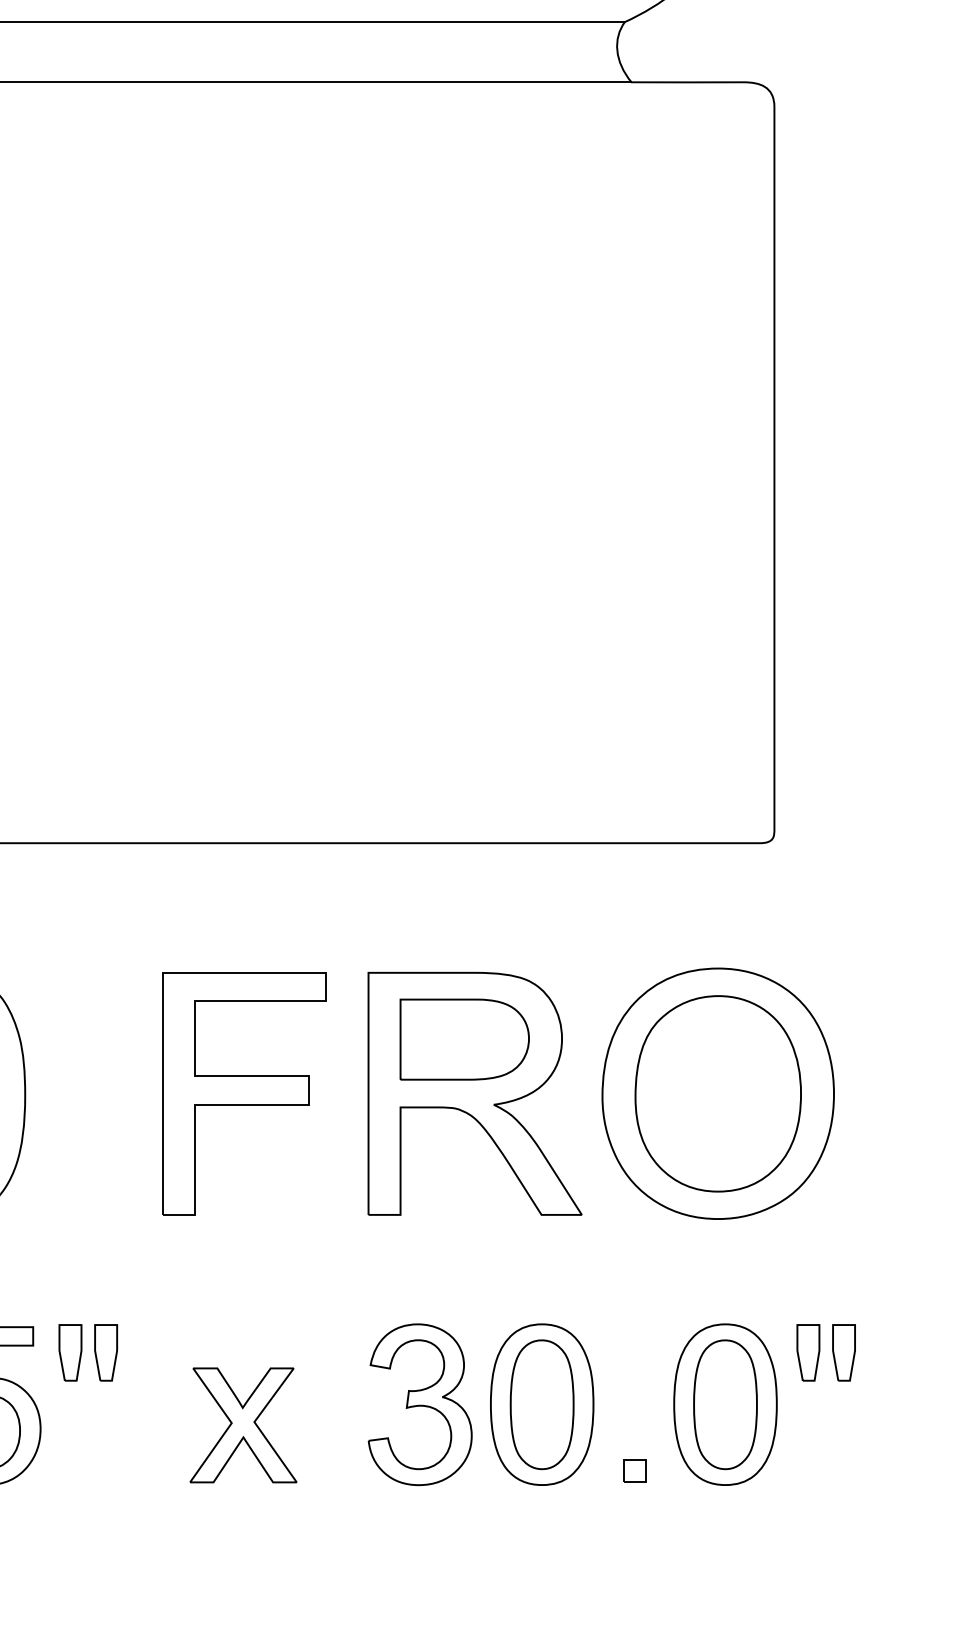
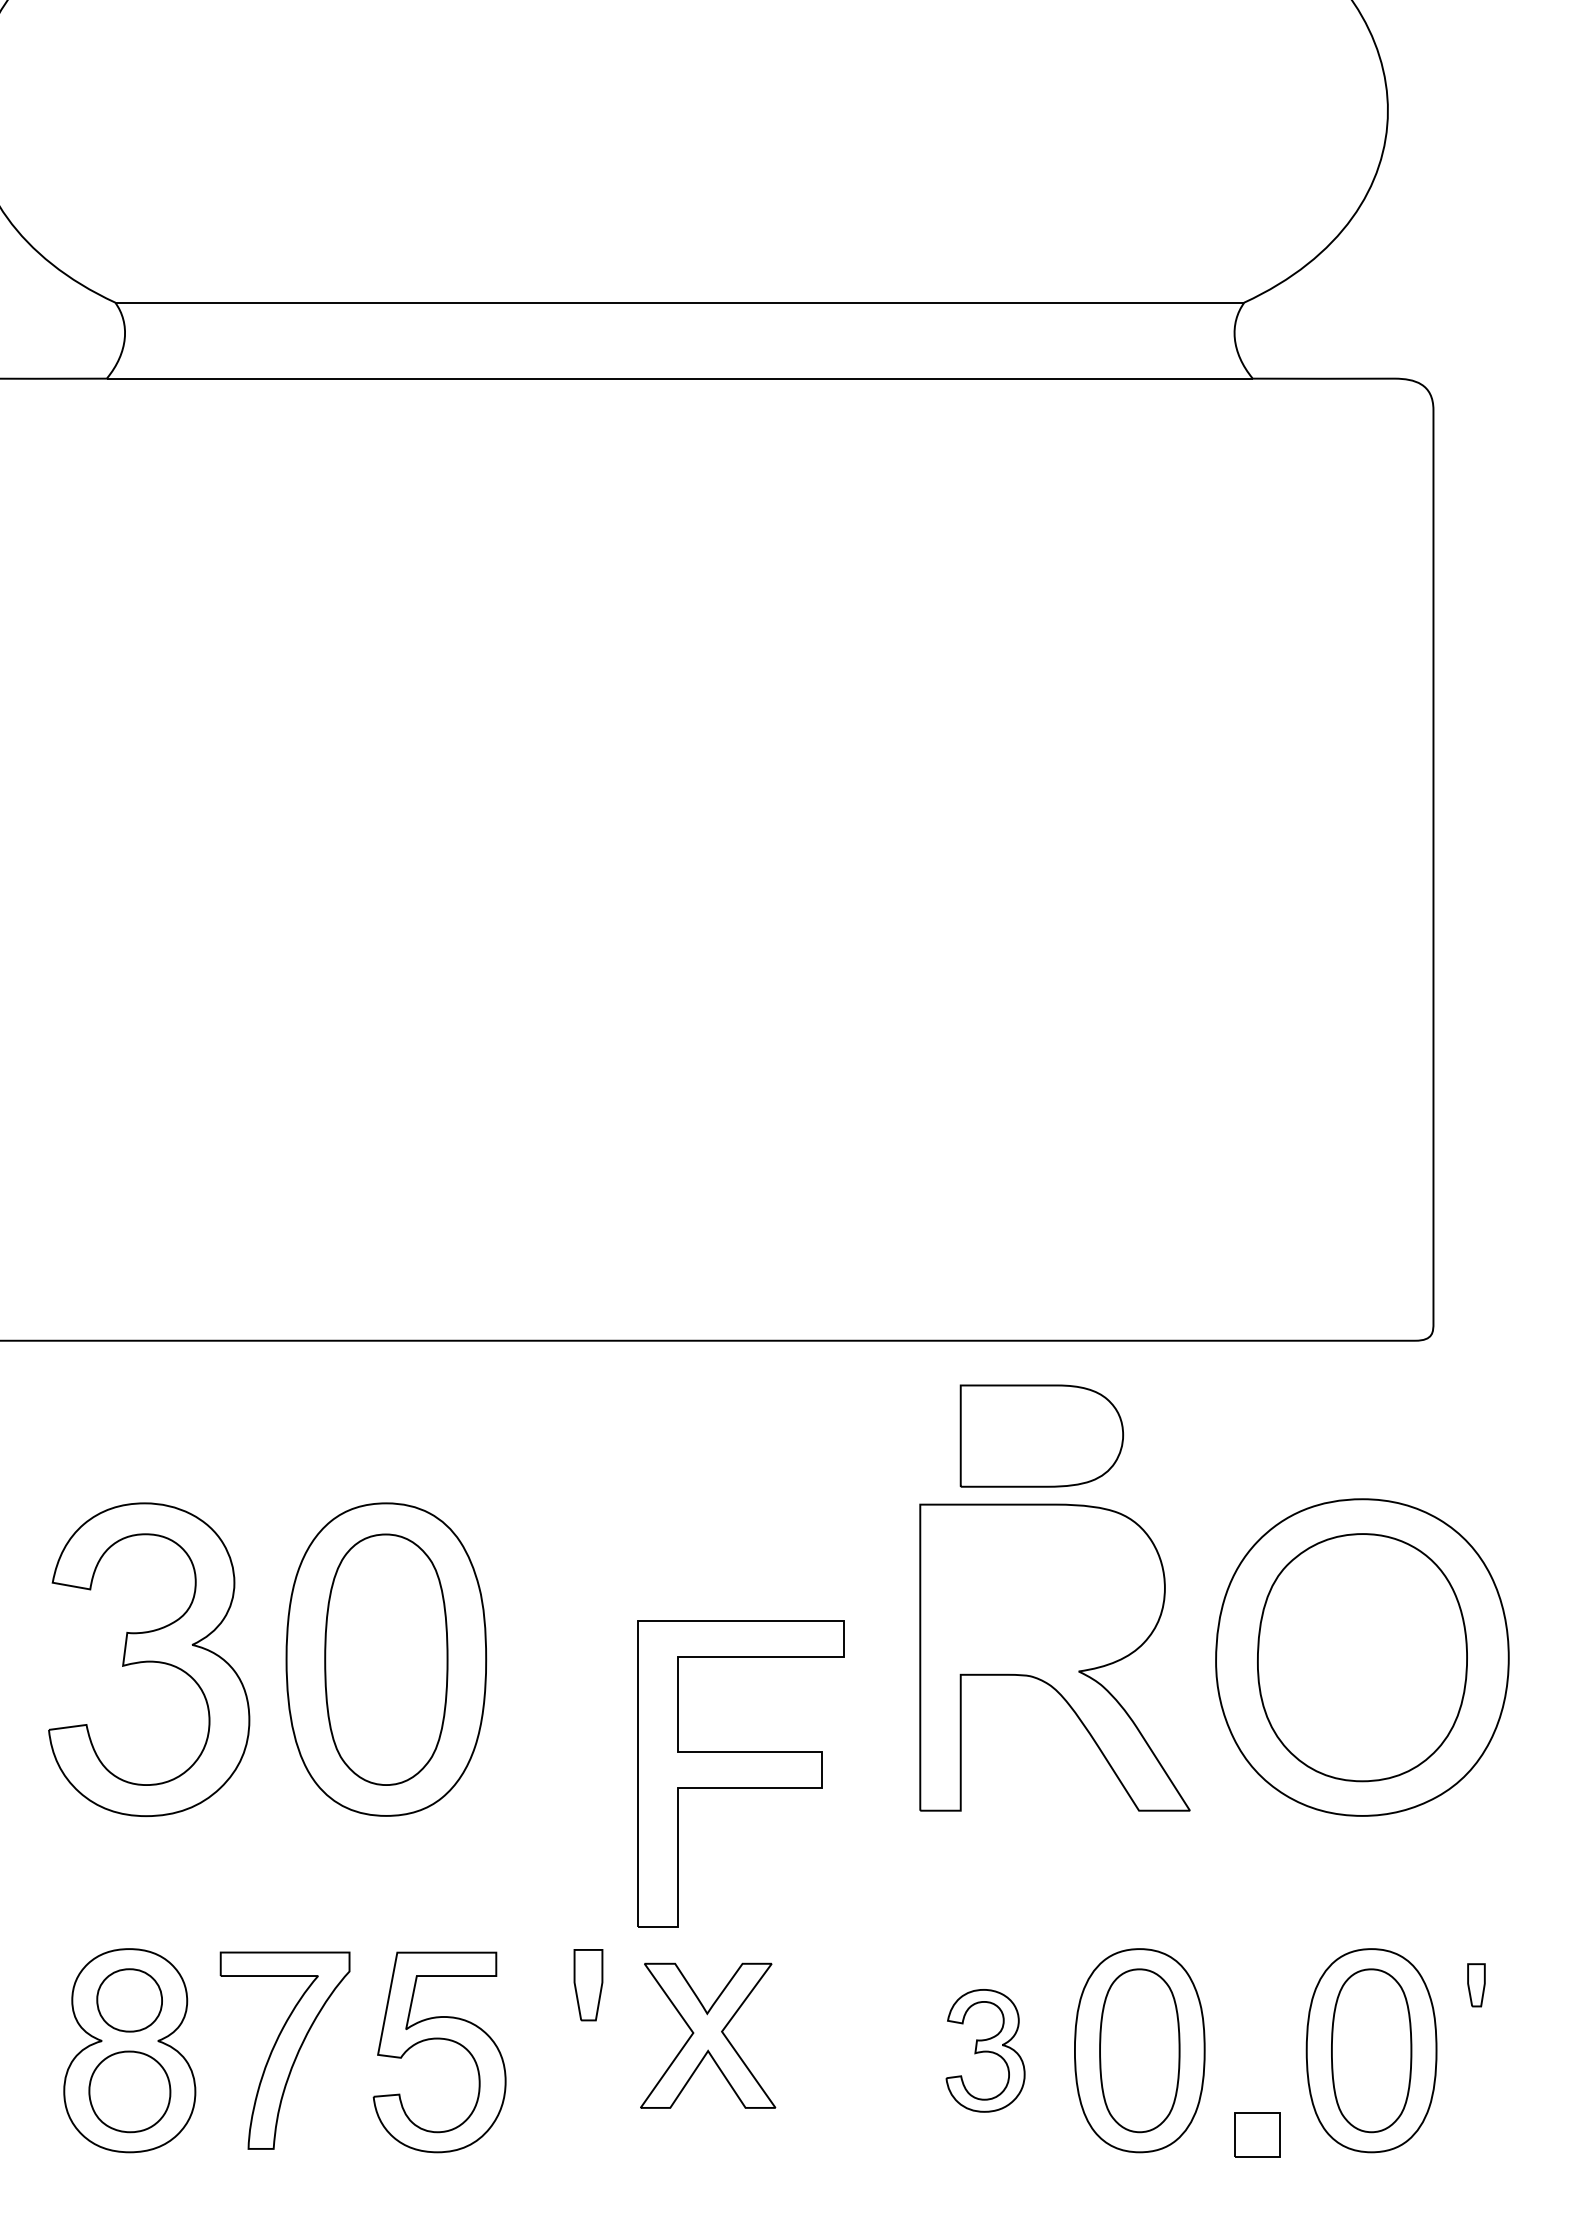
part: (464, 1039) -> (1041, 1435), moved
part: (244, 1093) -> (740, 1773), moved
part: (70, 1353) -> (543, 1985), removed
part: (808, 1353) -> (1476, 1985), size x0.6
part: (844, 1353) -> (1521, 1985), removed
part: (420, 1404) -> (985, 2050), size x0.6
part: (243, 1425) -> (708, 2035), moved
part: (634, 1470) -> (1256, 2134), size x1.6

